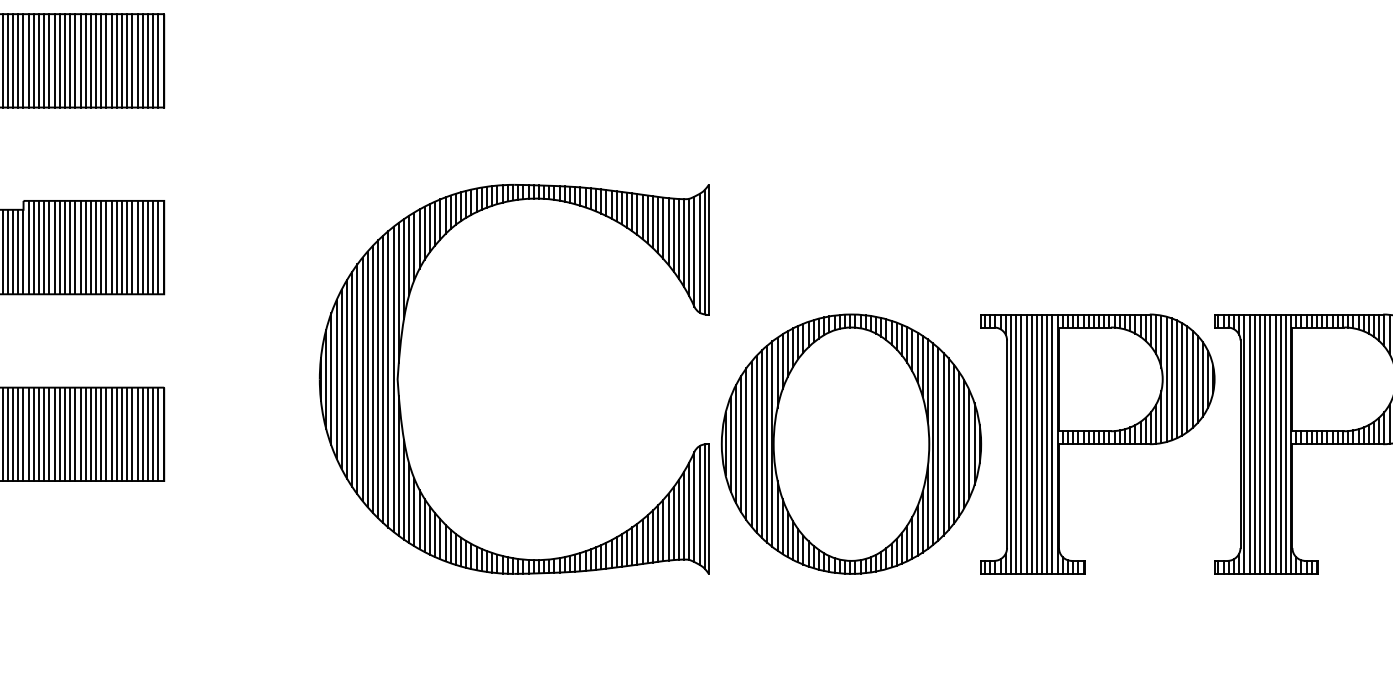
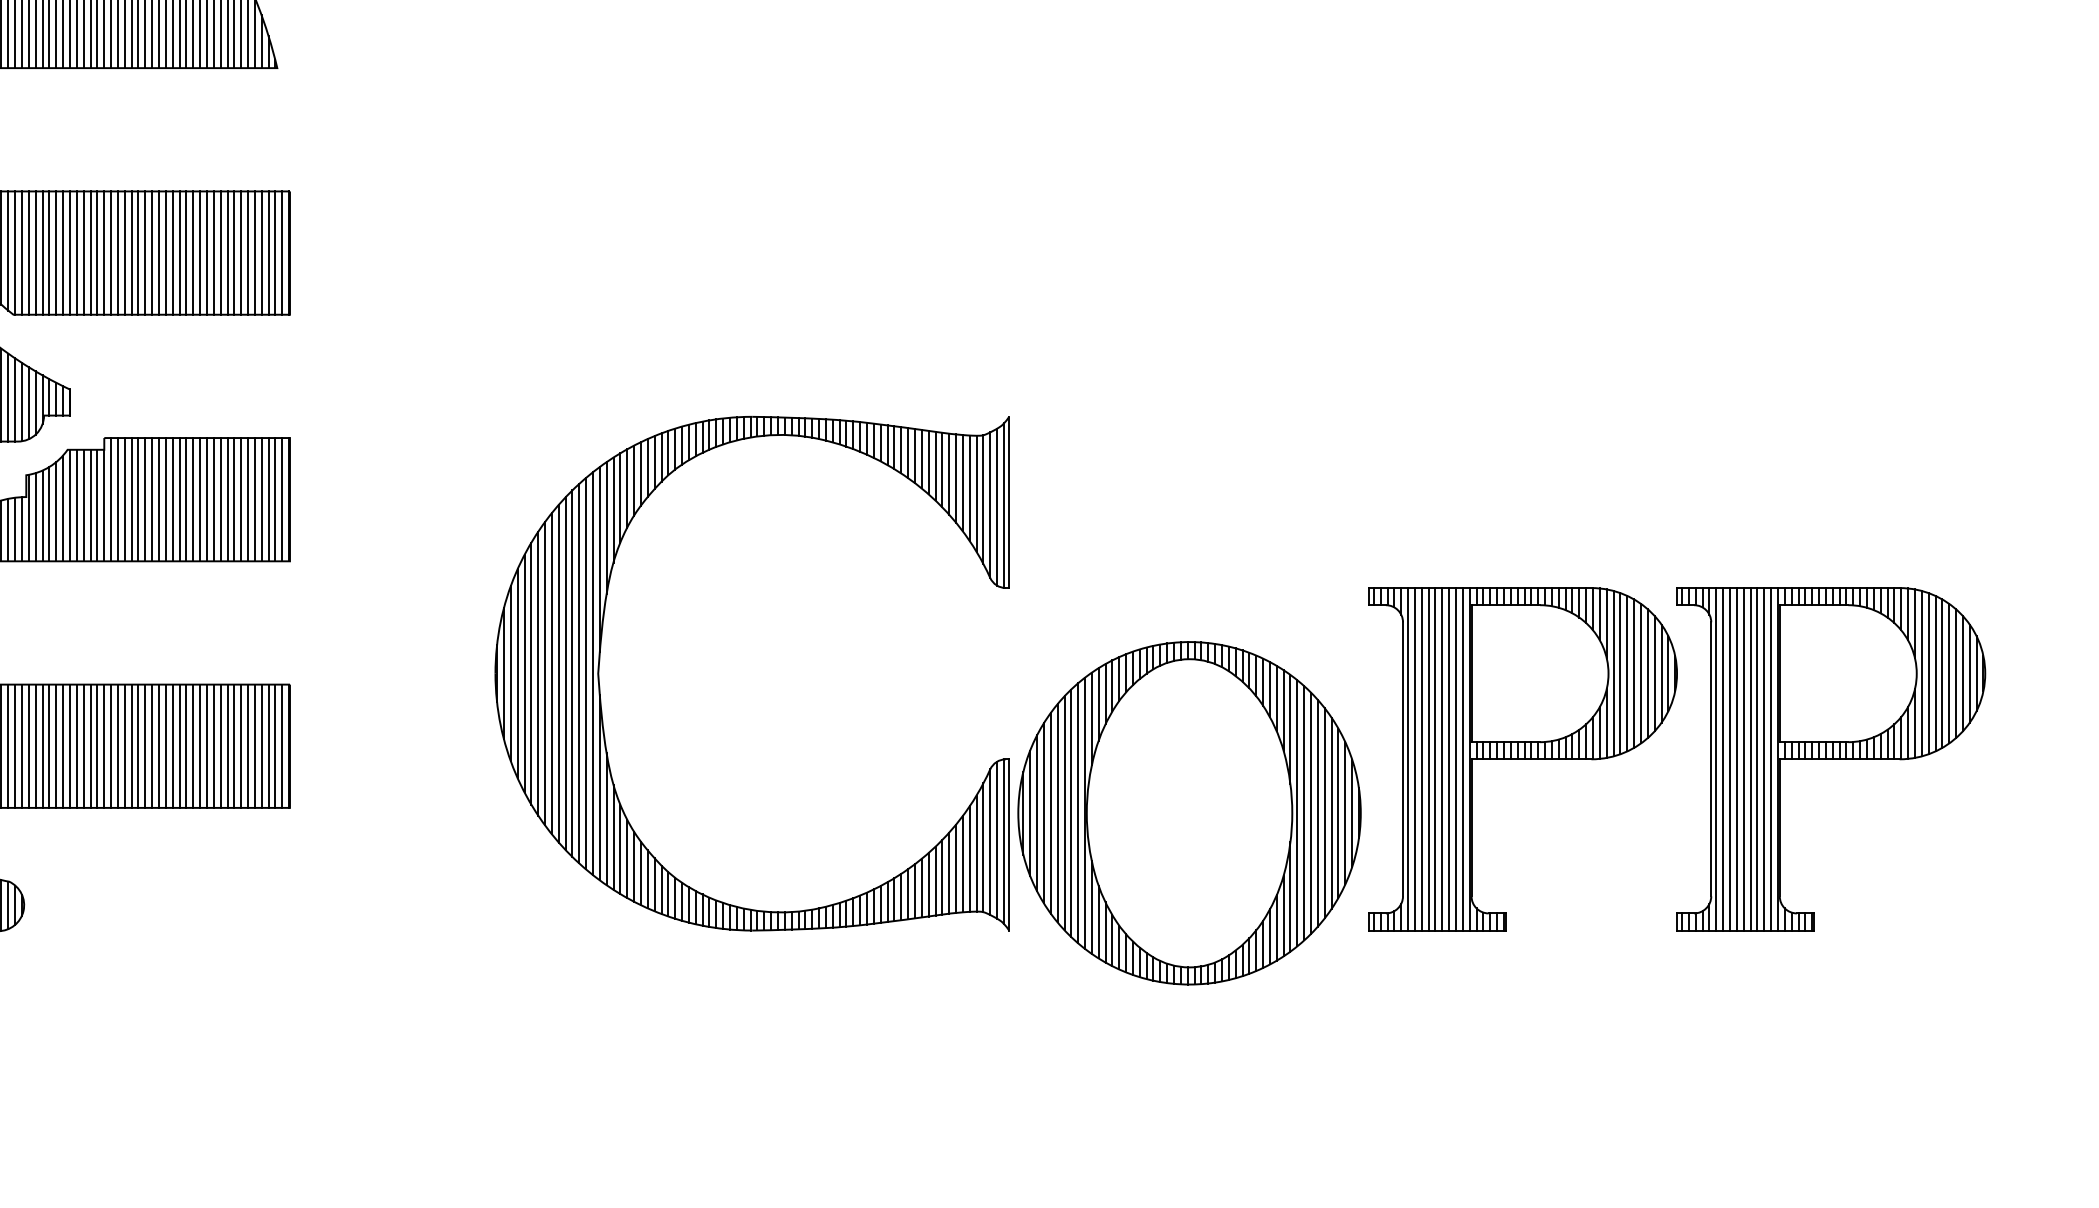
part: (851, 444) -> (1189, 813), moved

